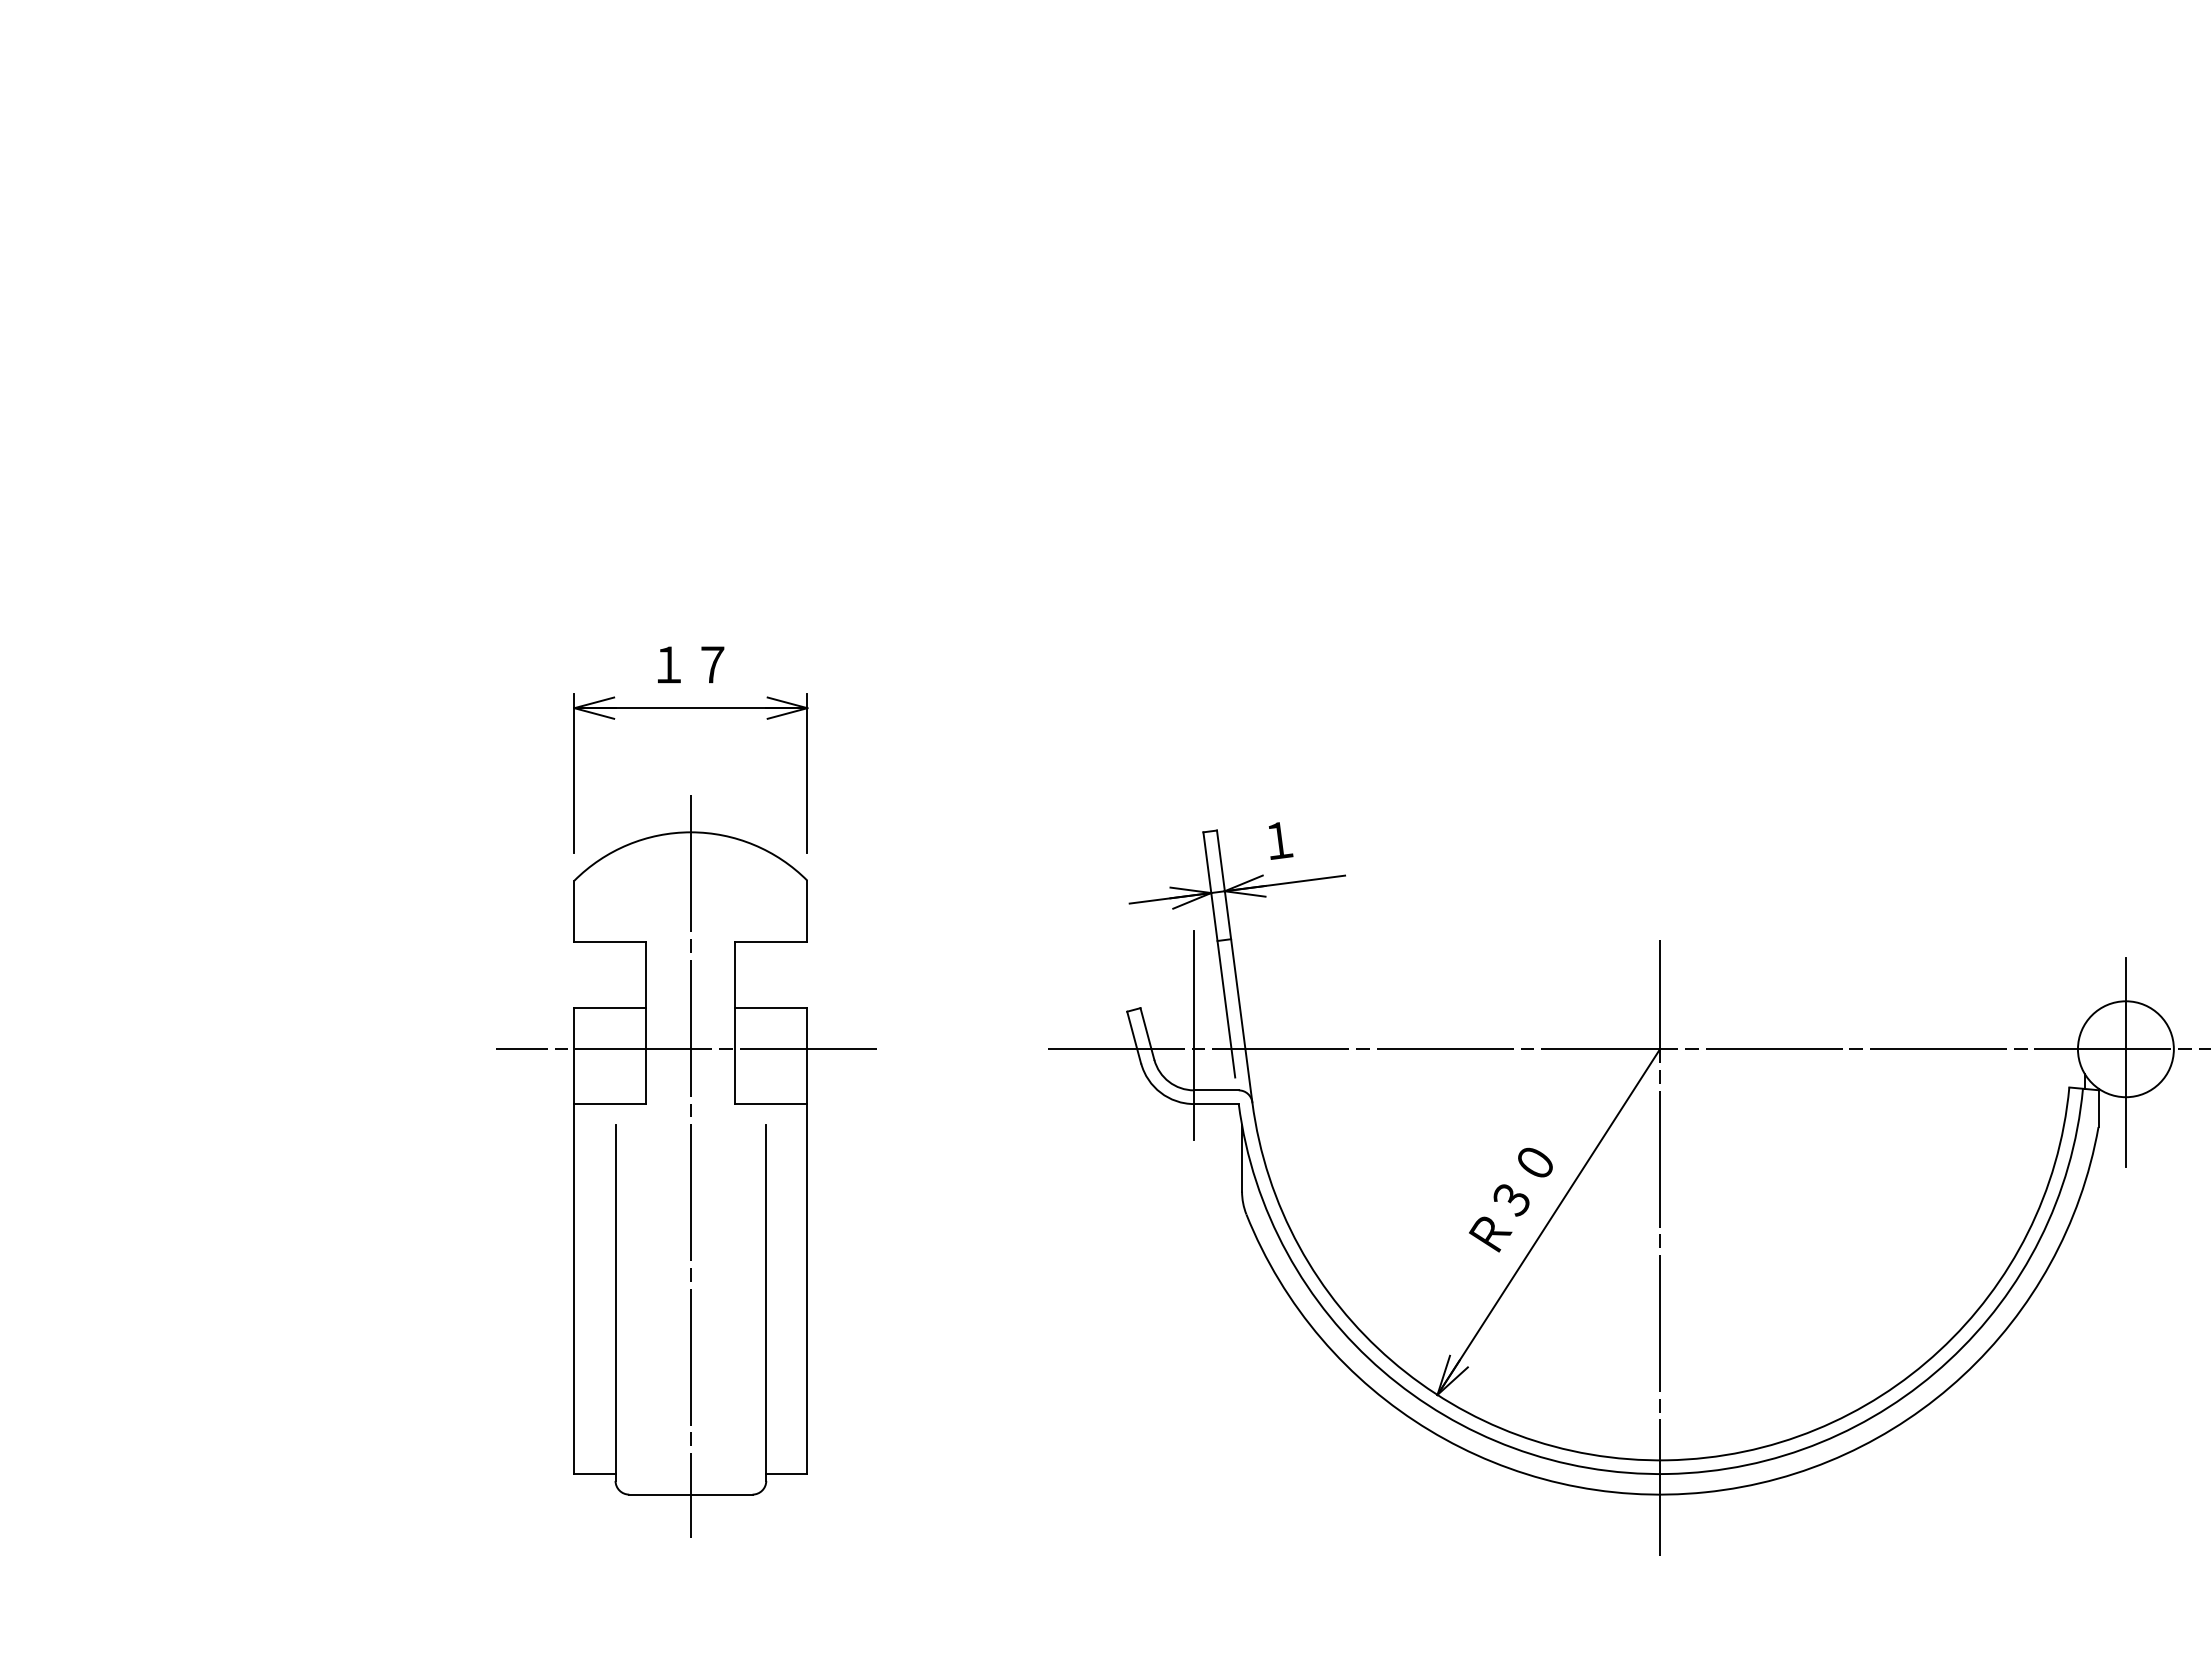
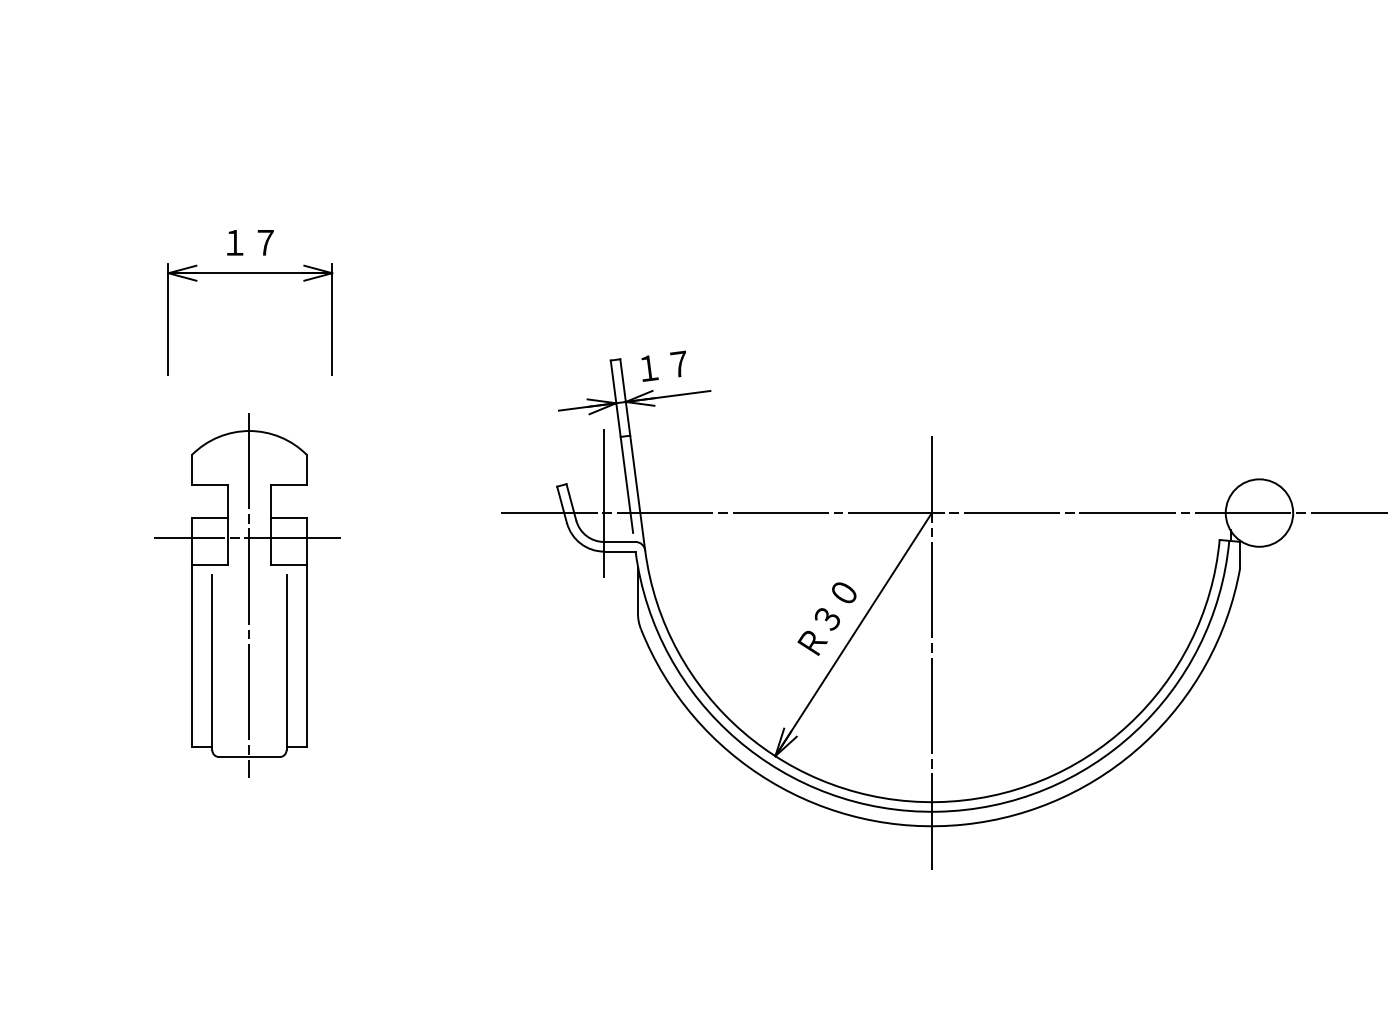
text: (1278, 840) -> (663, 366), １ -> １７
line: (2125, 1062) -> (1259, 522), removed
part: (686, 1166) -> (247, 595), size x0.7

